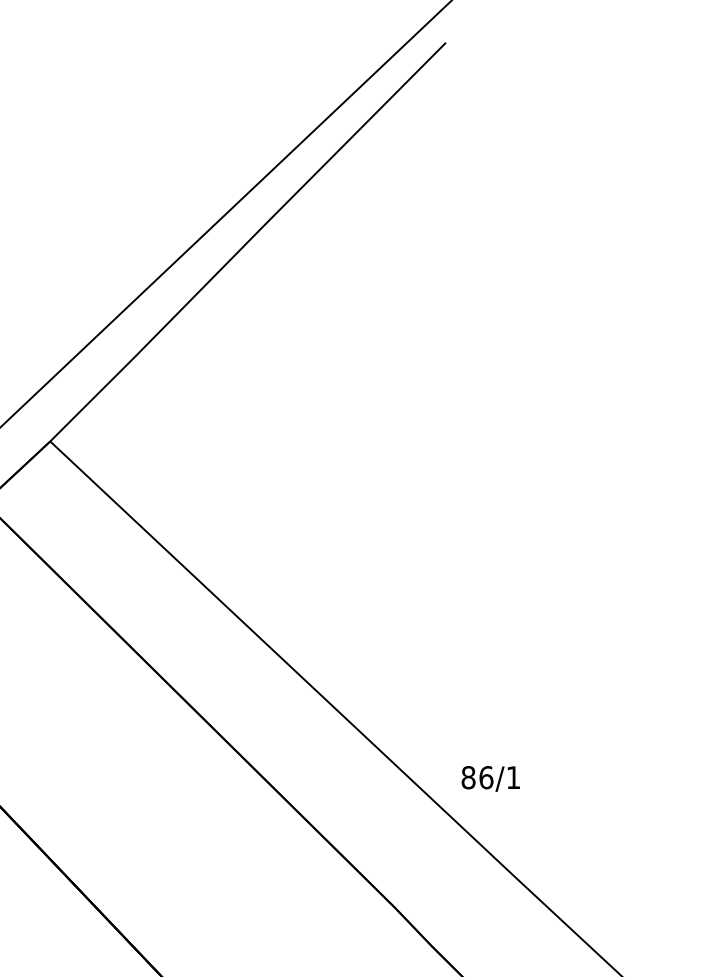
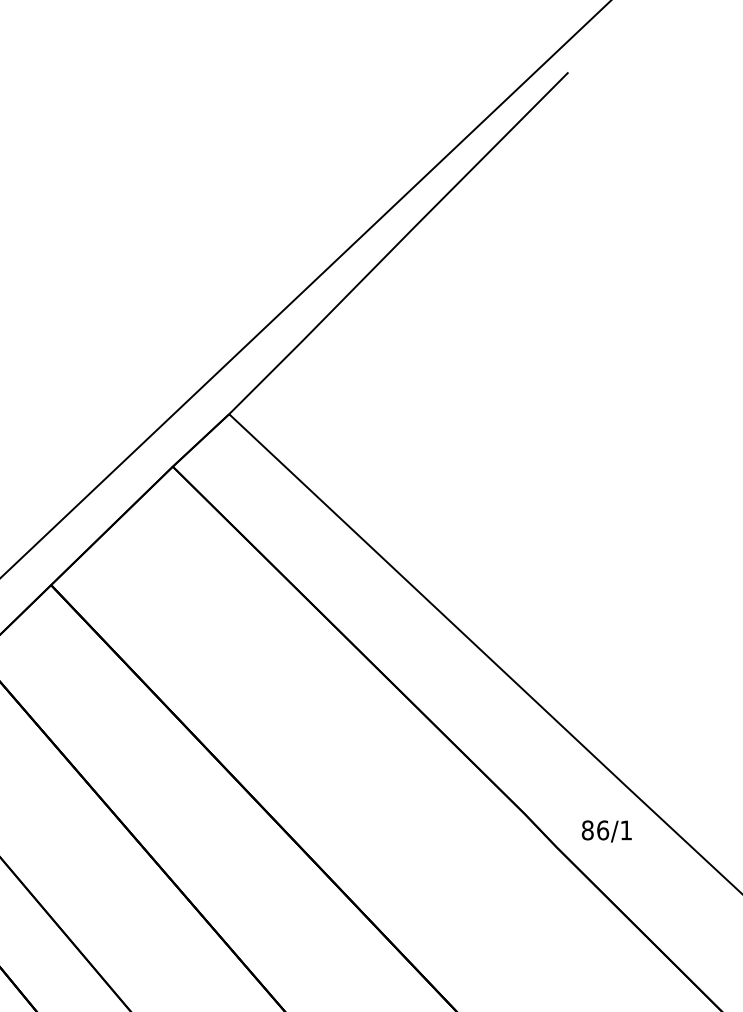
text: (490, 778) -> (606, 831), moved

